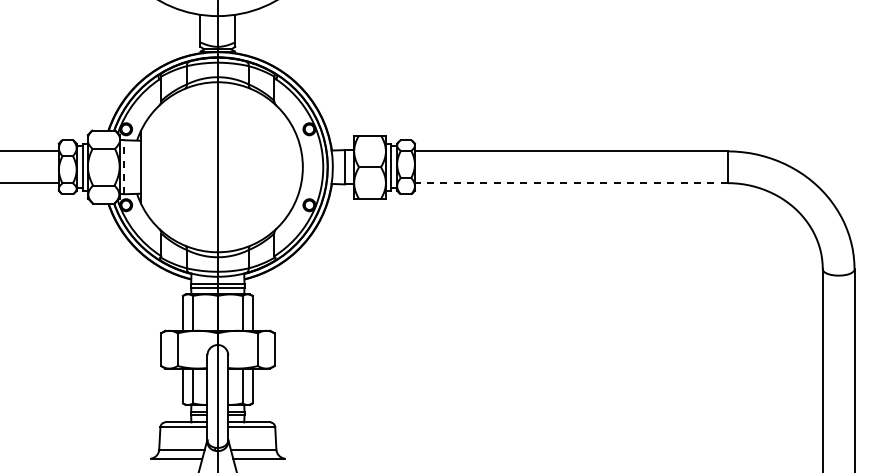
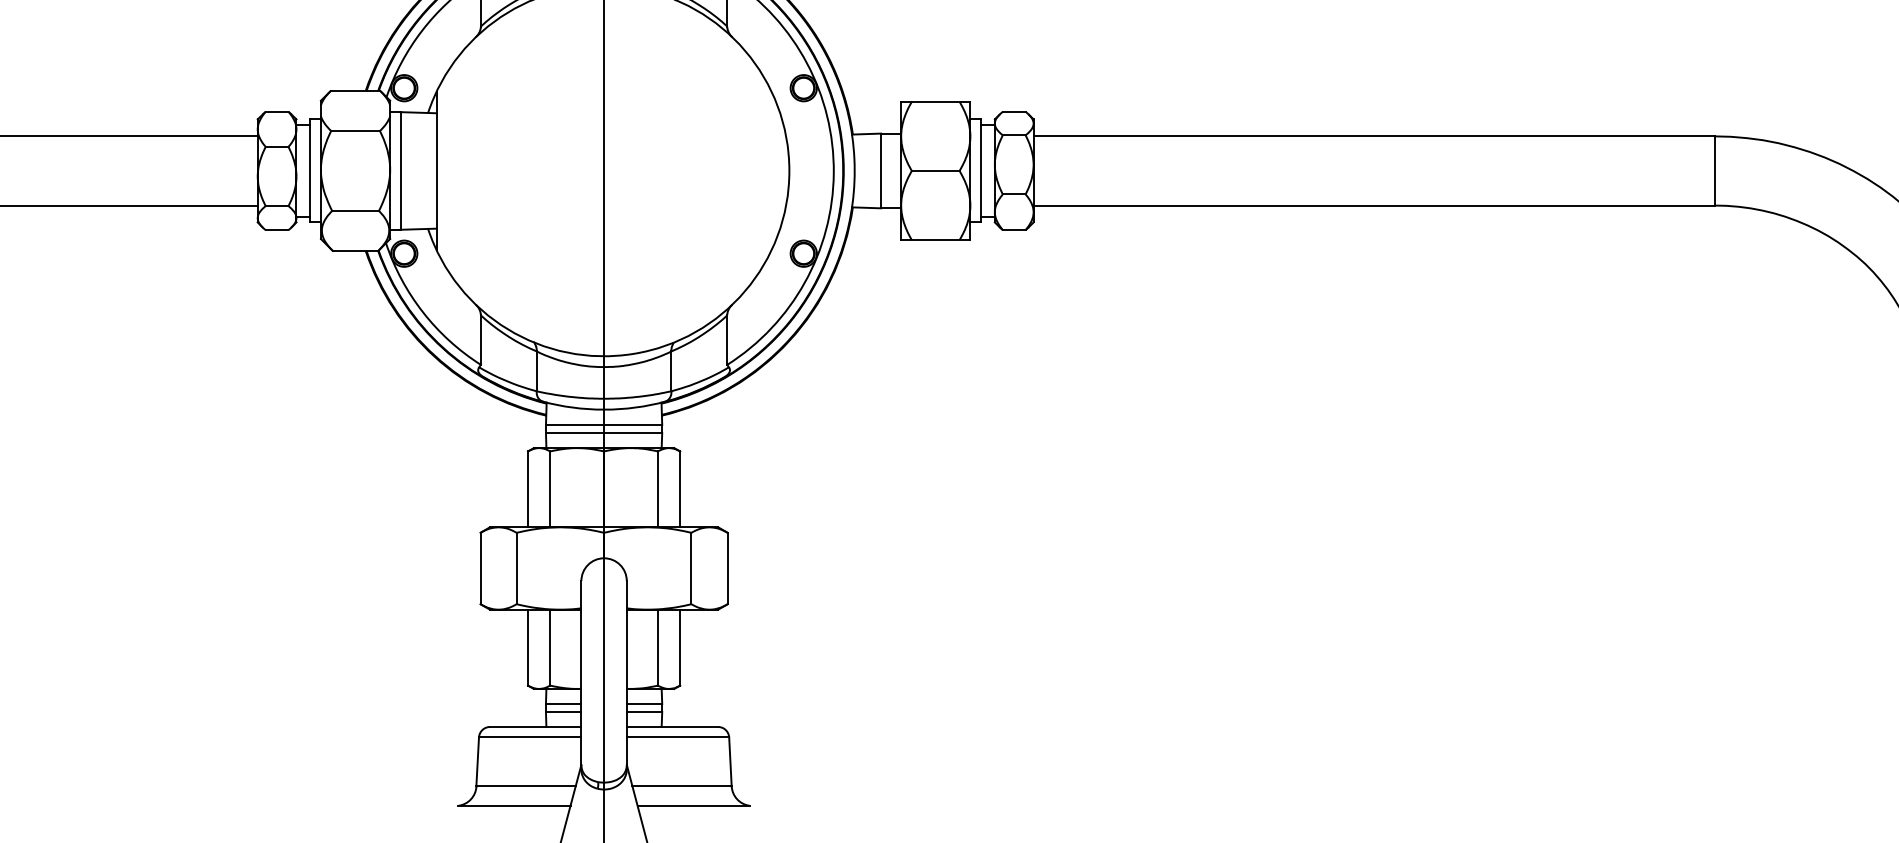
line: (124, 167) -> (400, 171), dashed -> solid
line: (570, 183) -> (1372, 206), dashed -> solid

